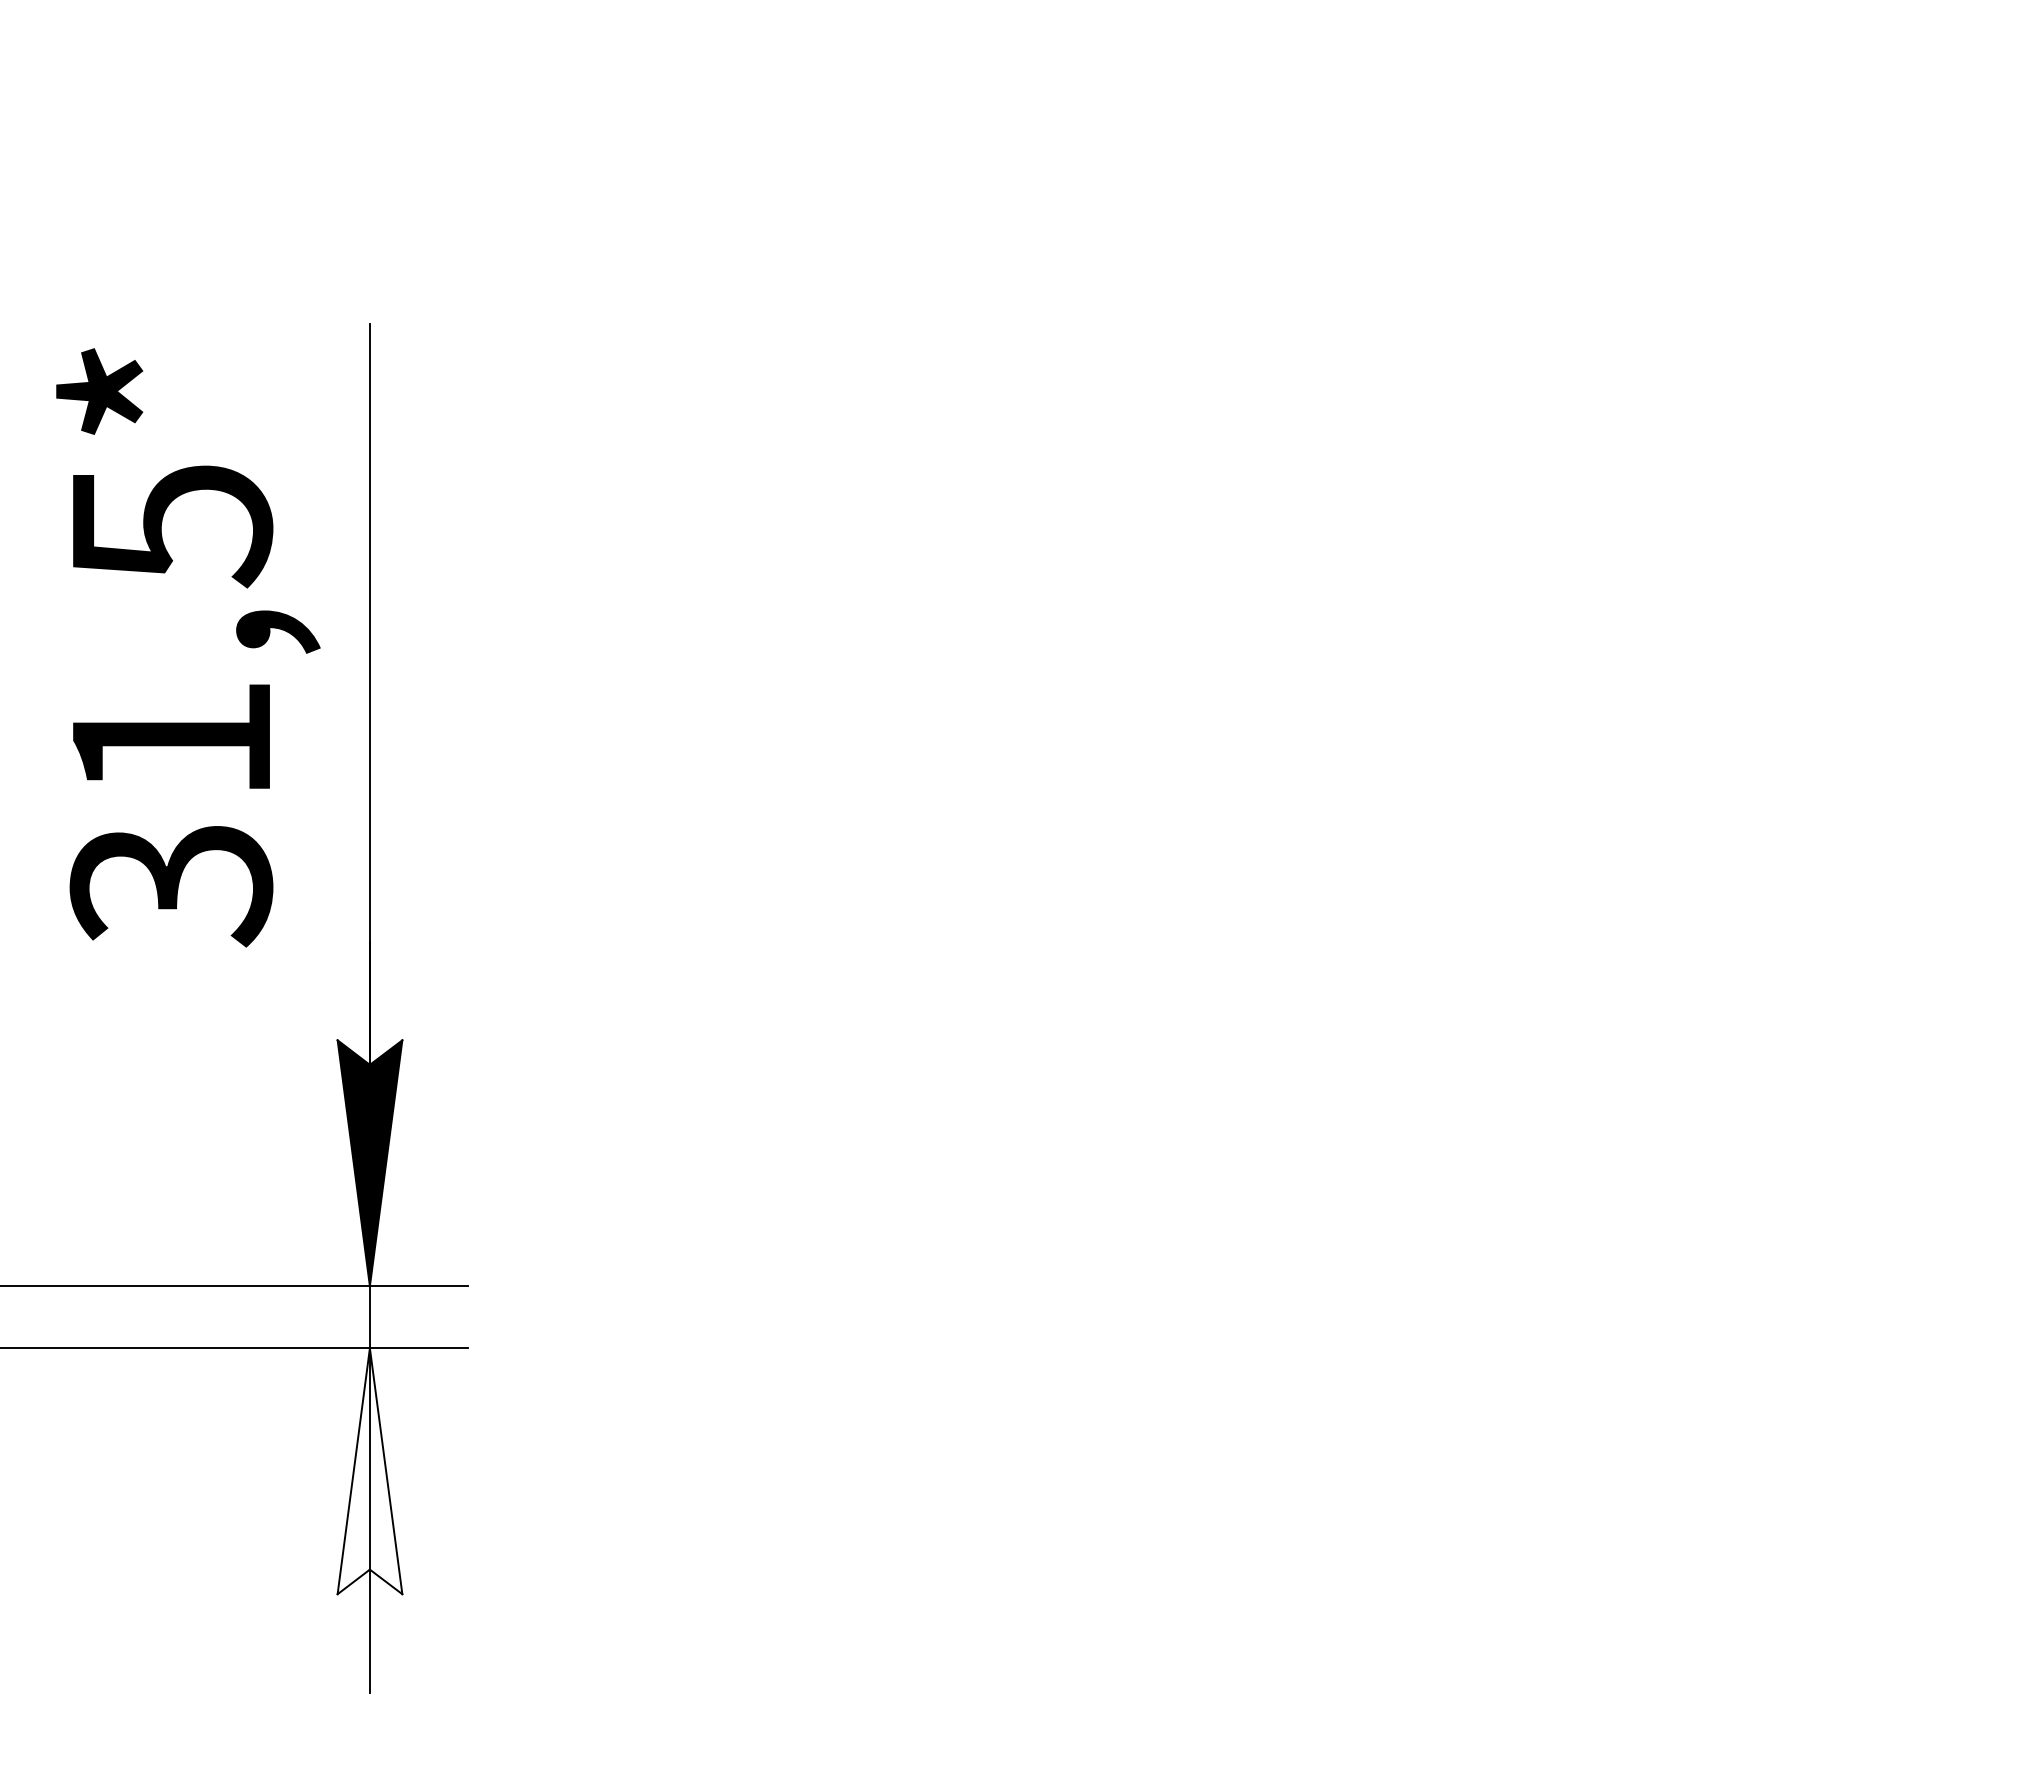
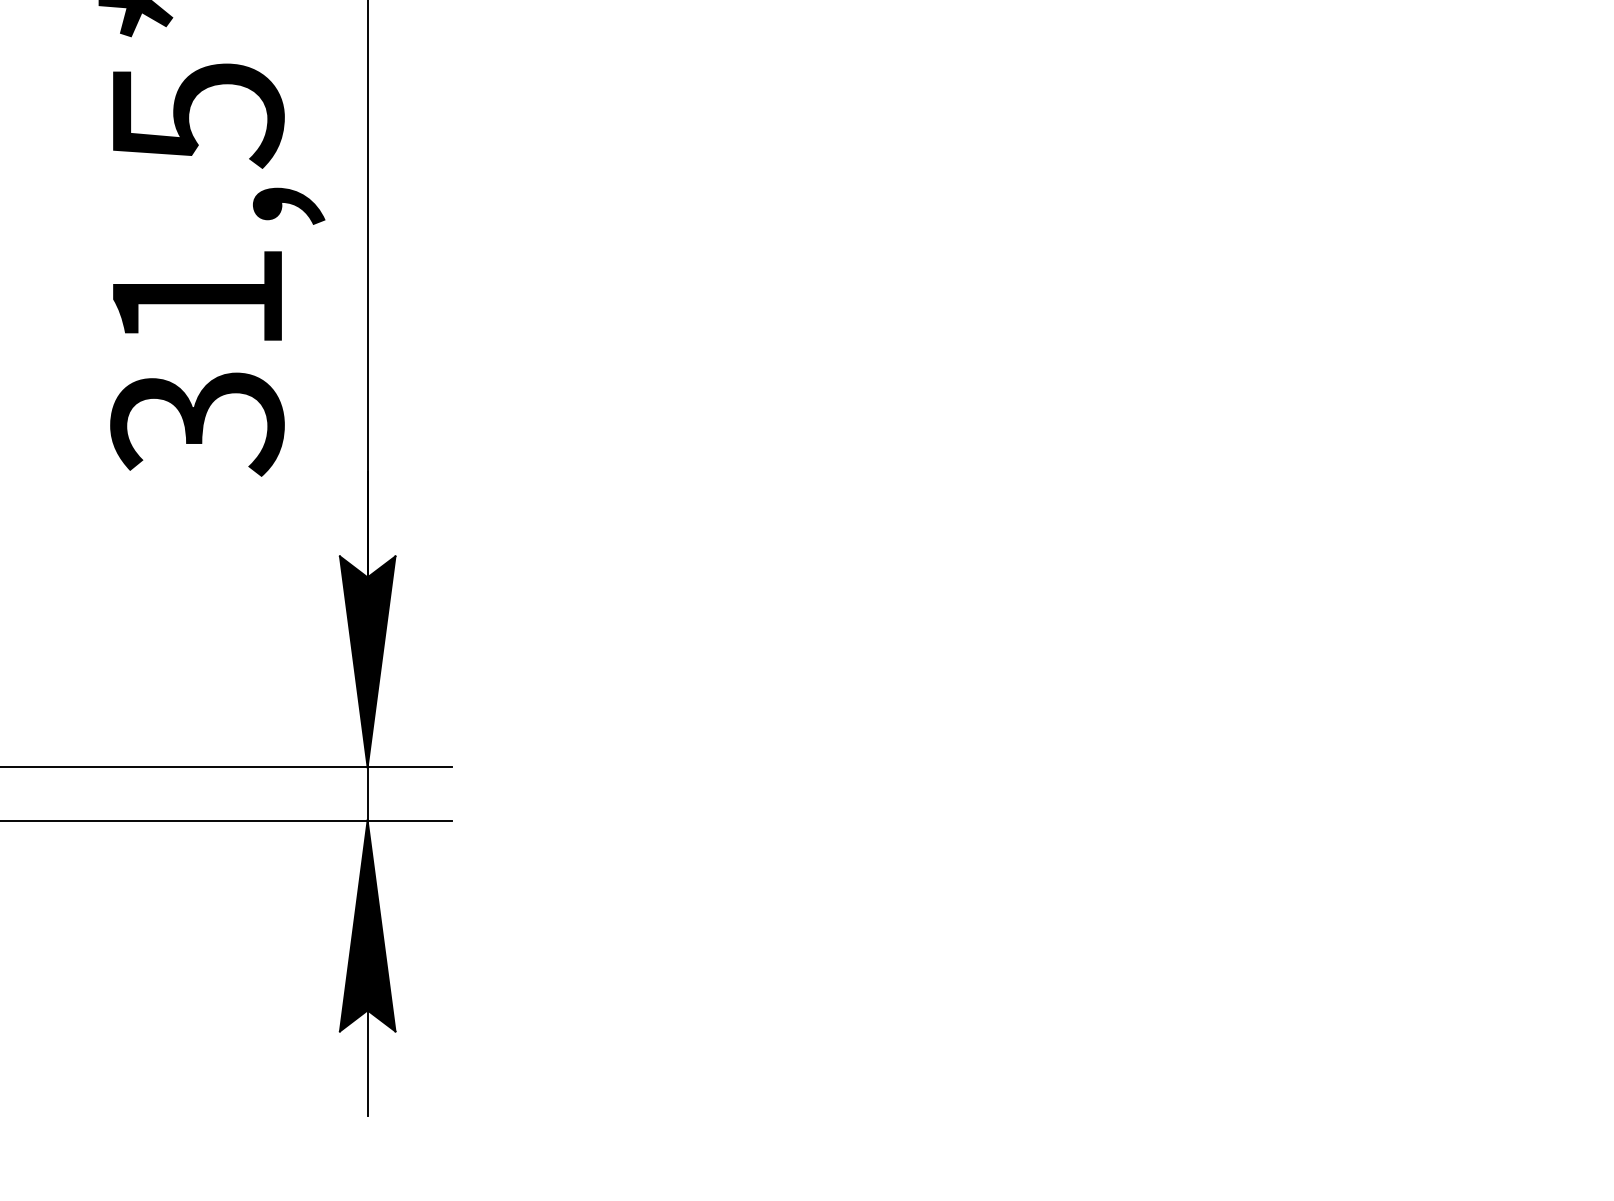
fill: (369, 1471) -> (367, 926), added

